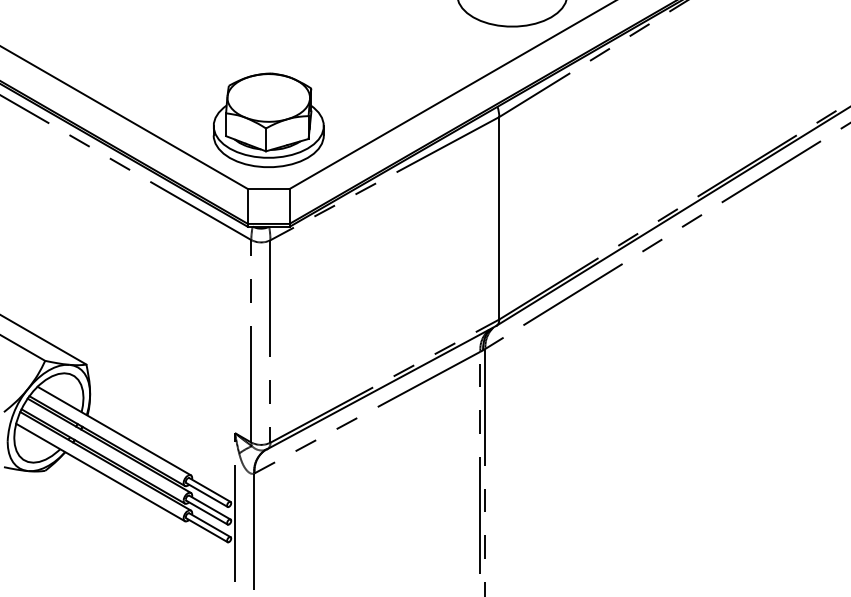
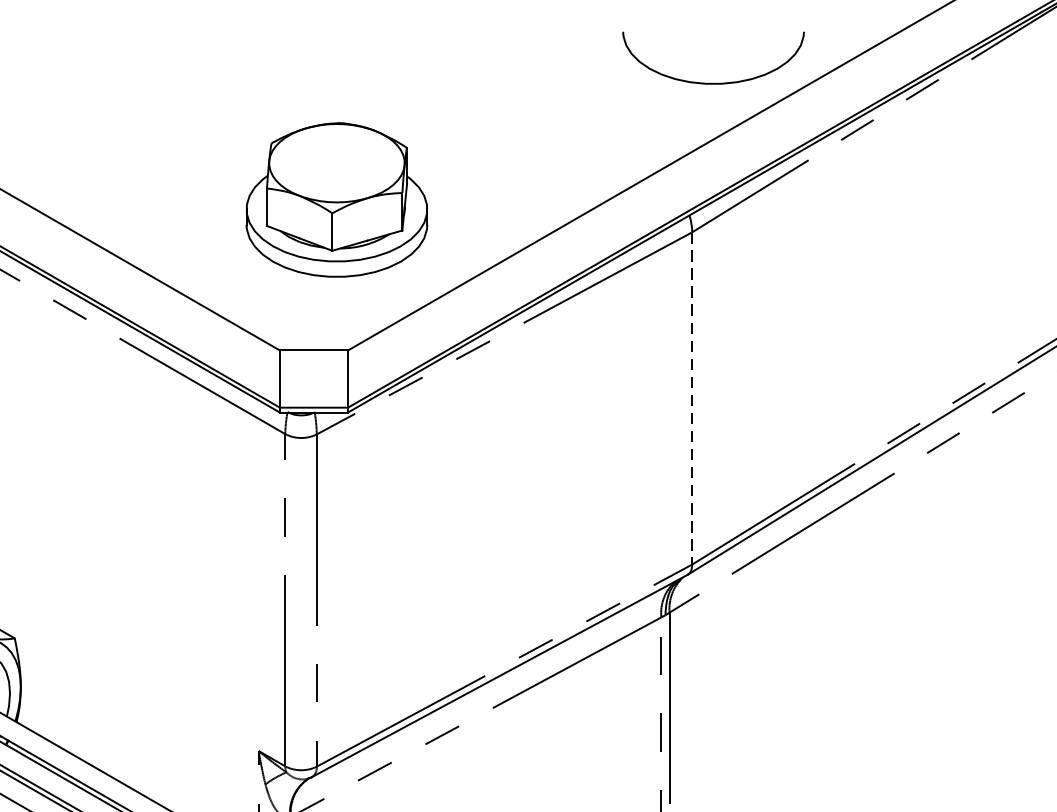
part: (268, 119) -> (336, 198), moved
line: (499, 218) -> (692, 398), solid -> dashed

